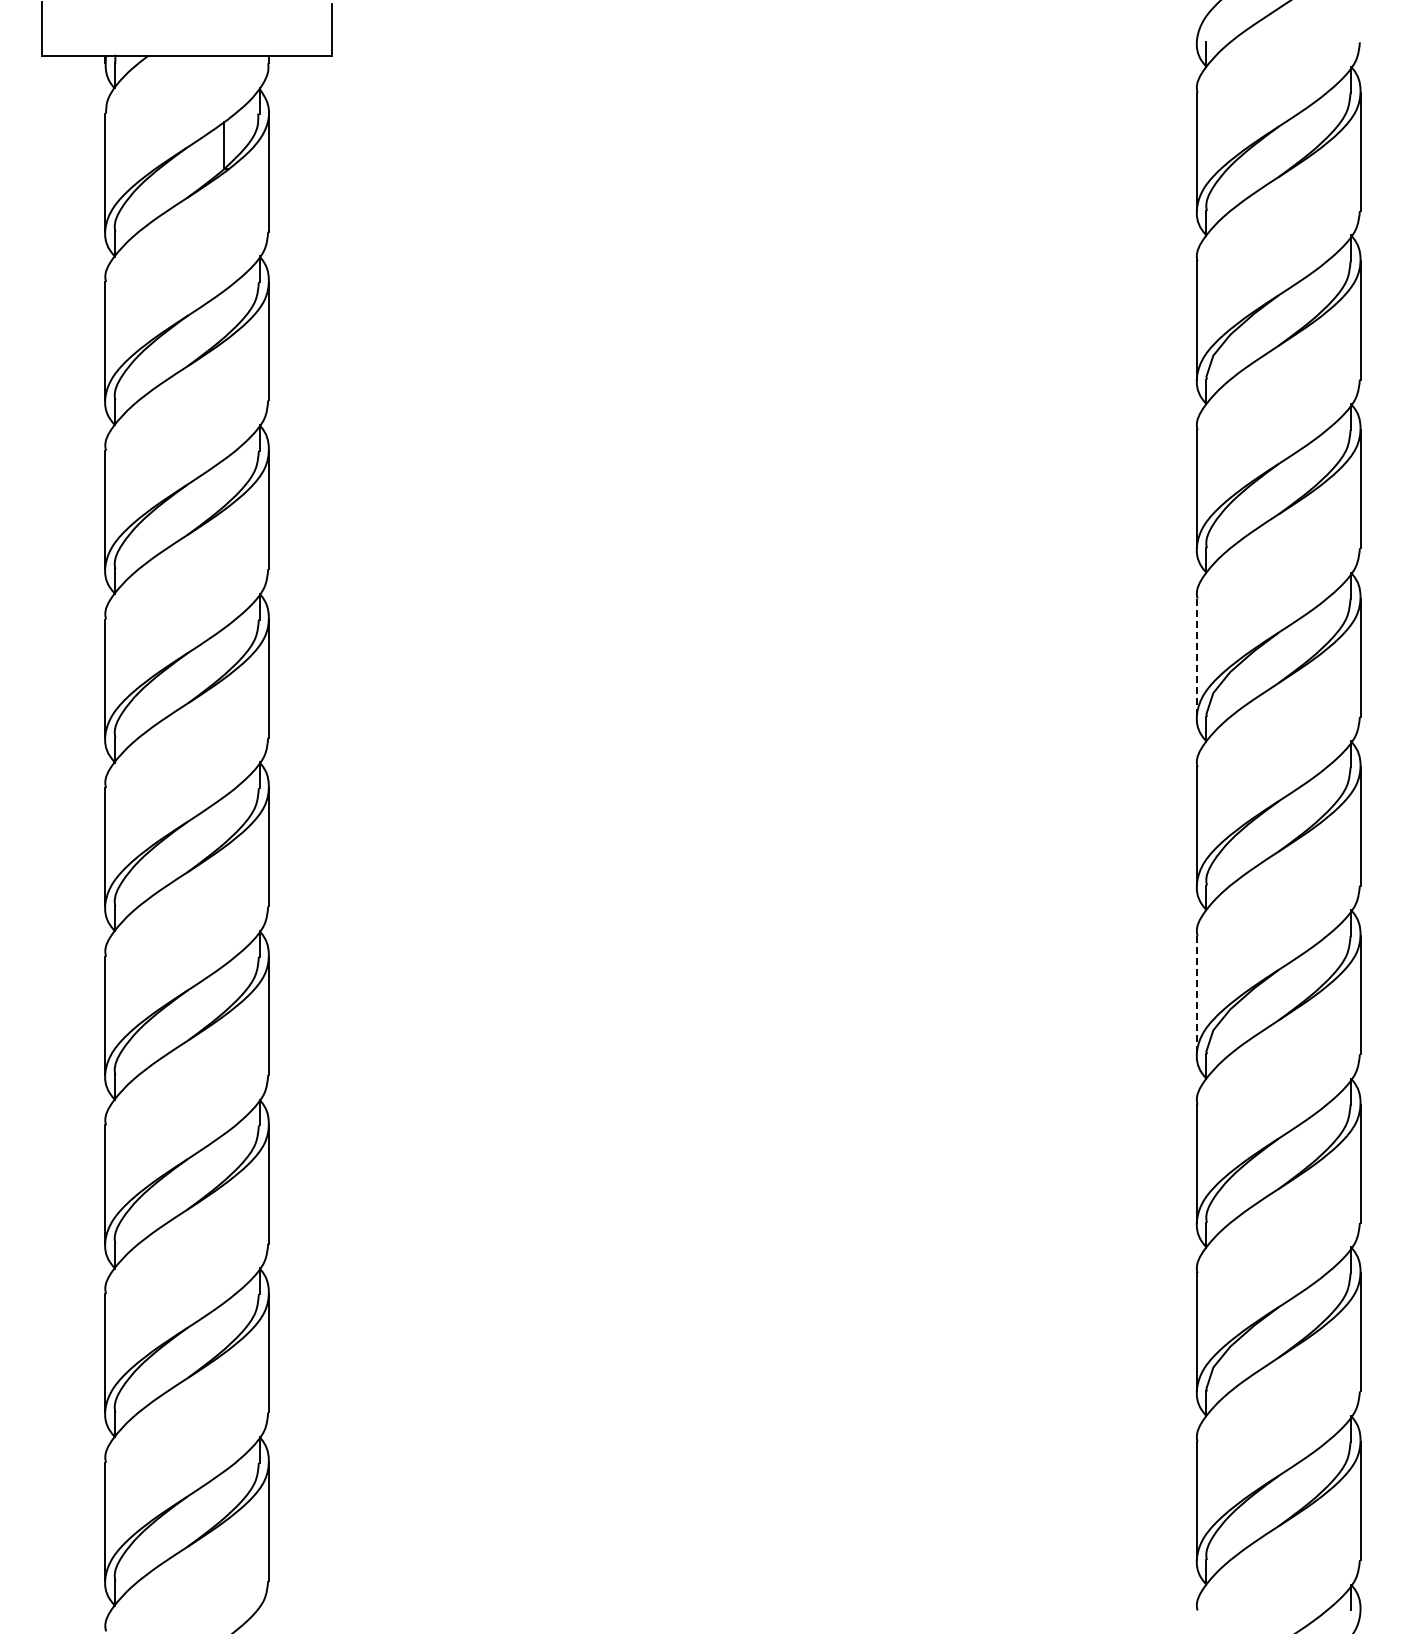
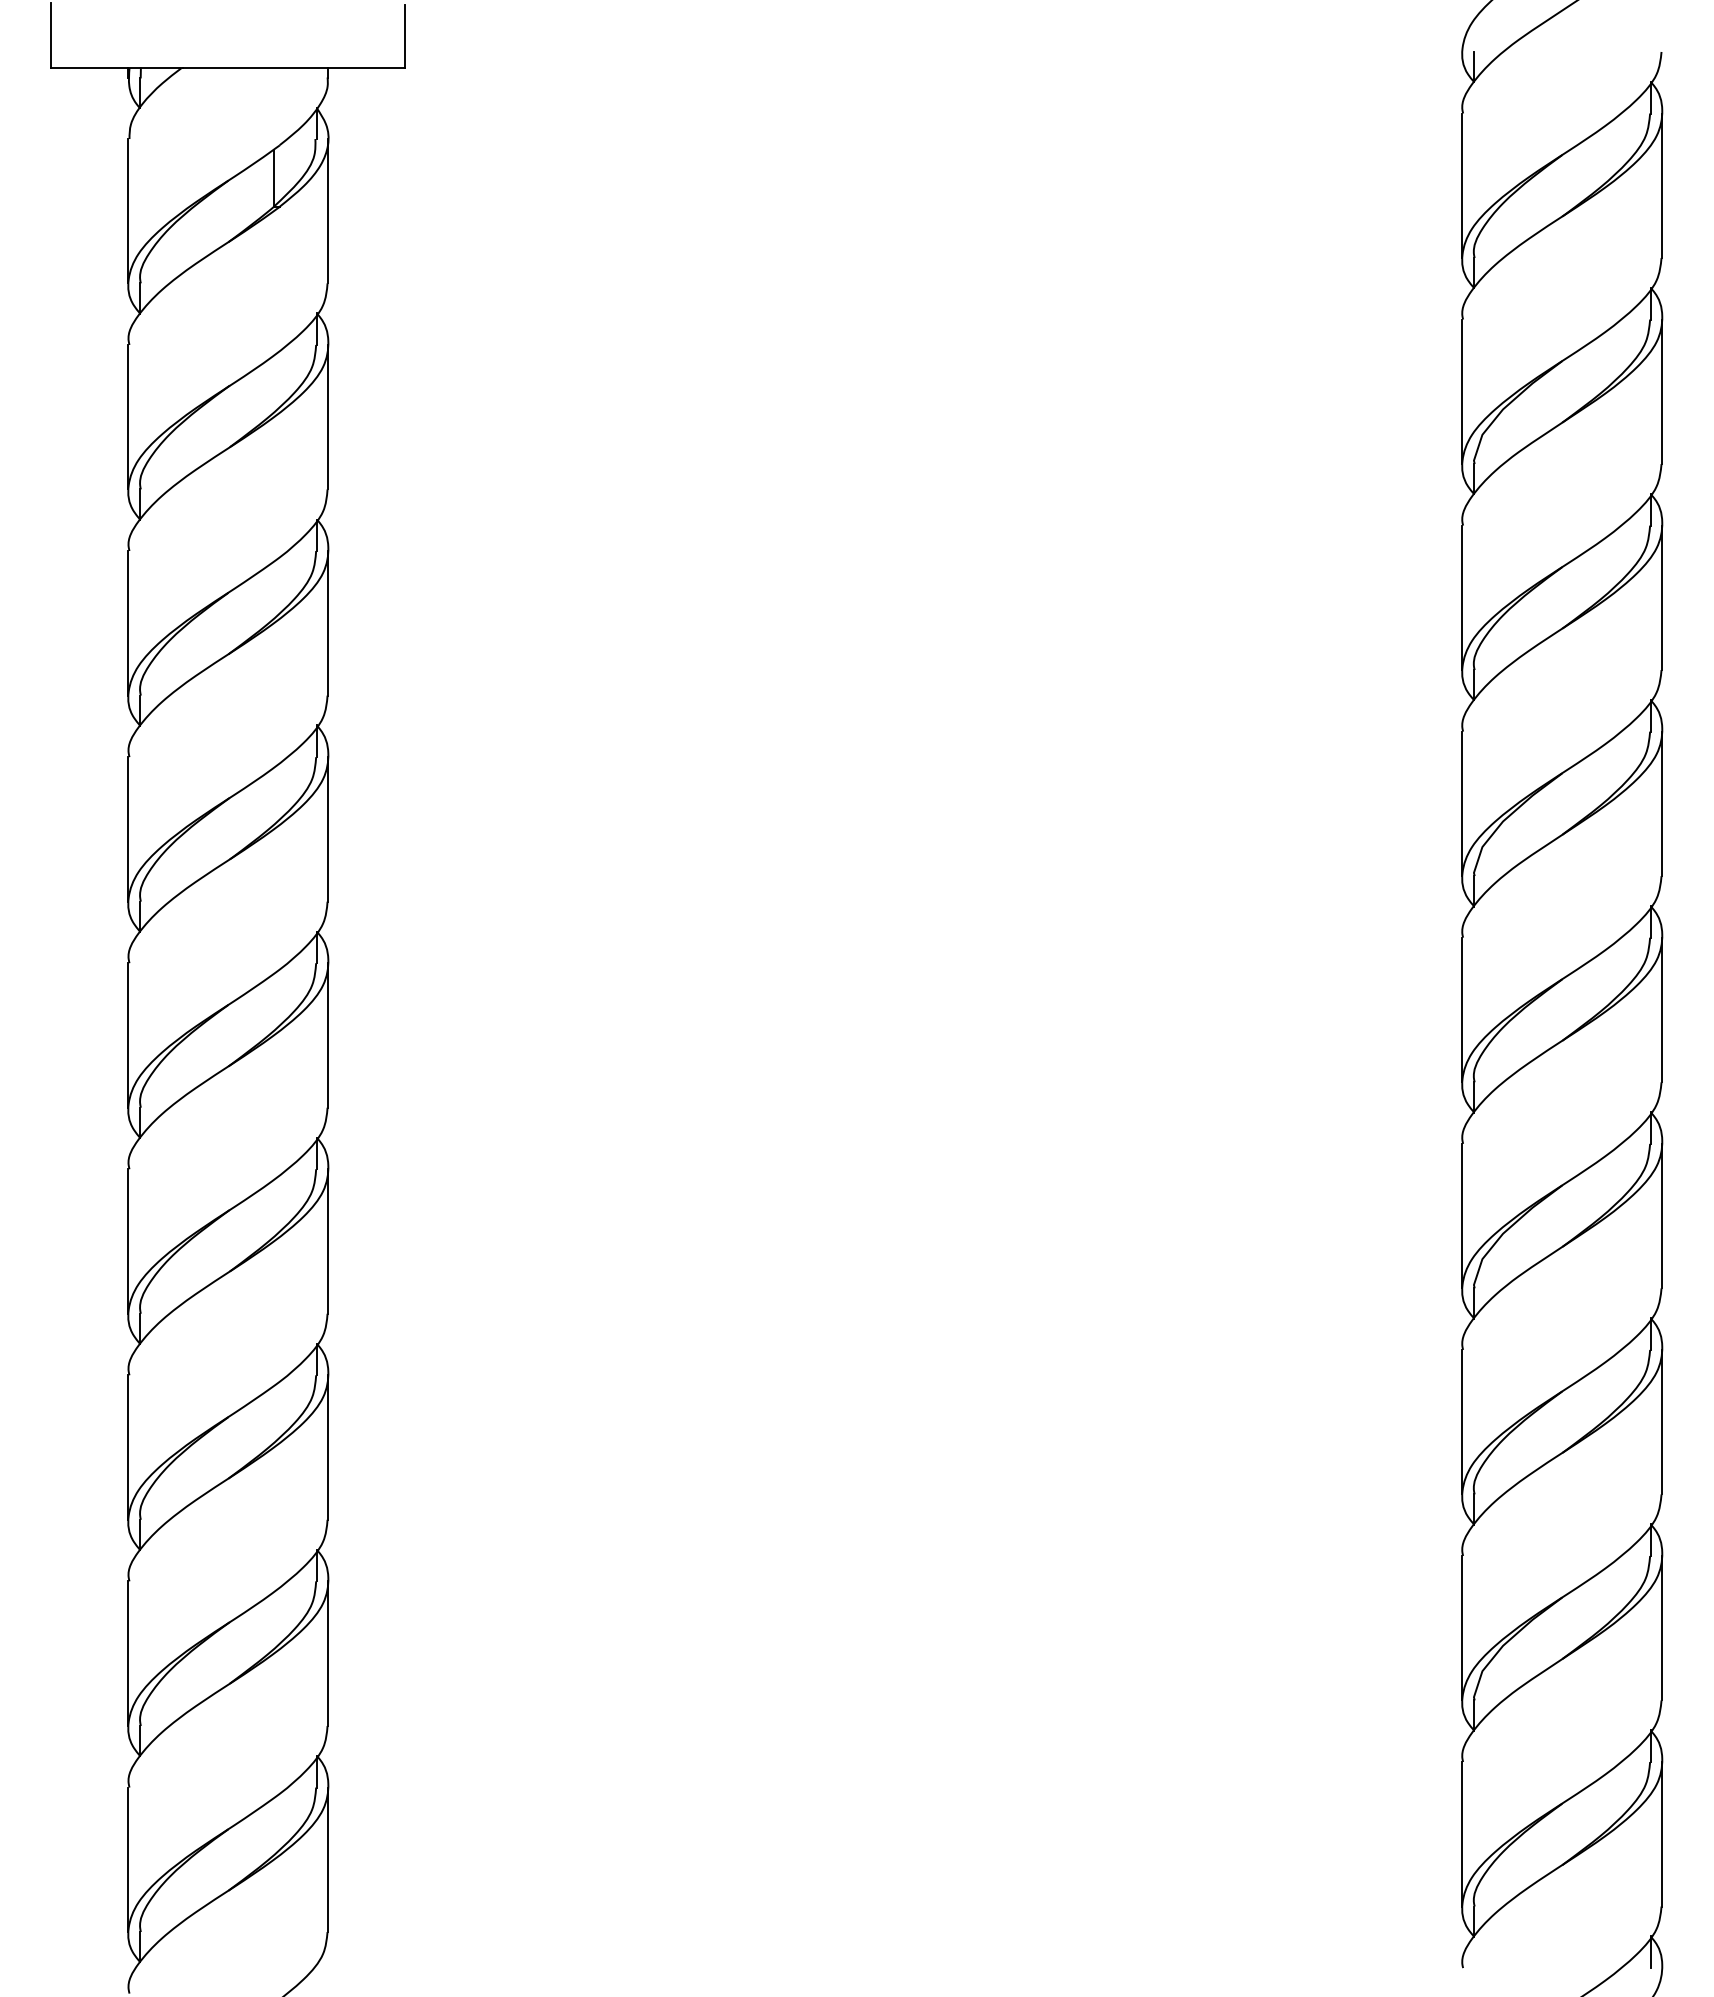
line: (1196, 658) -> (1461, 804), dashed -> solid
line: (1196, 995) -> (1461, 1216), dashed -> solid

